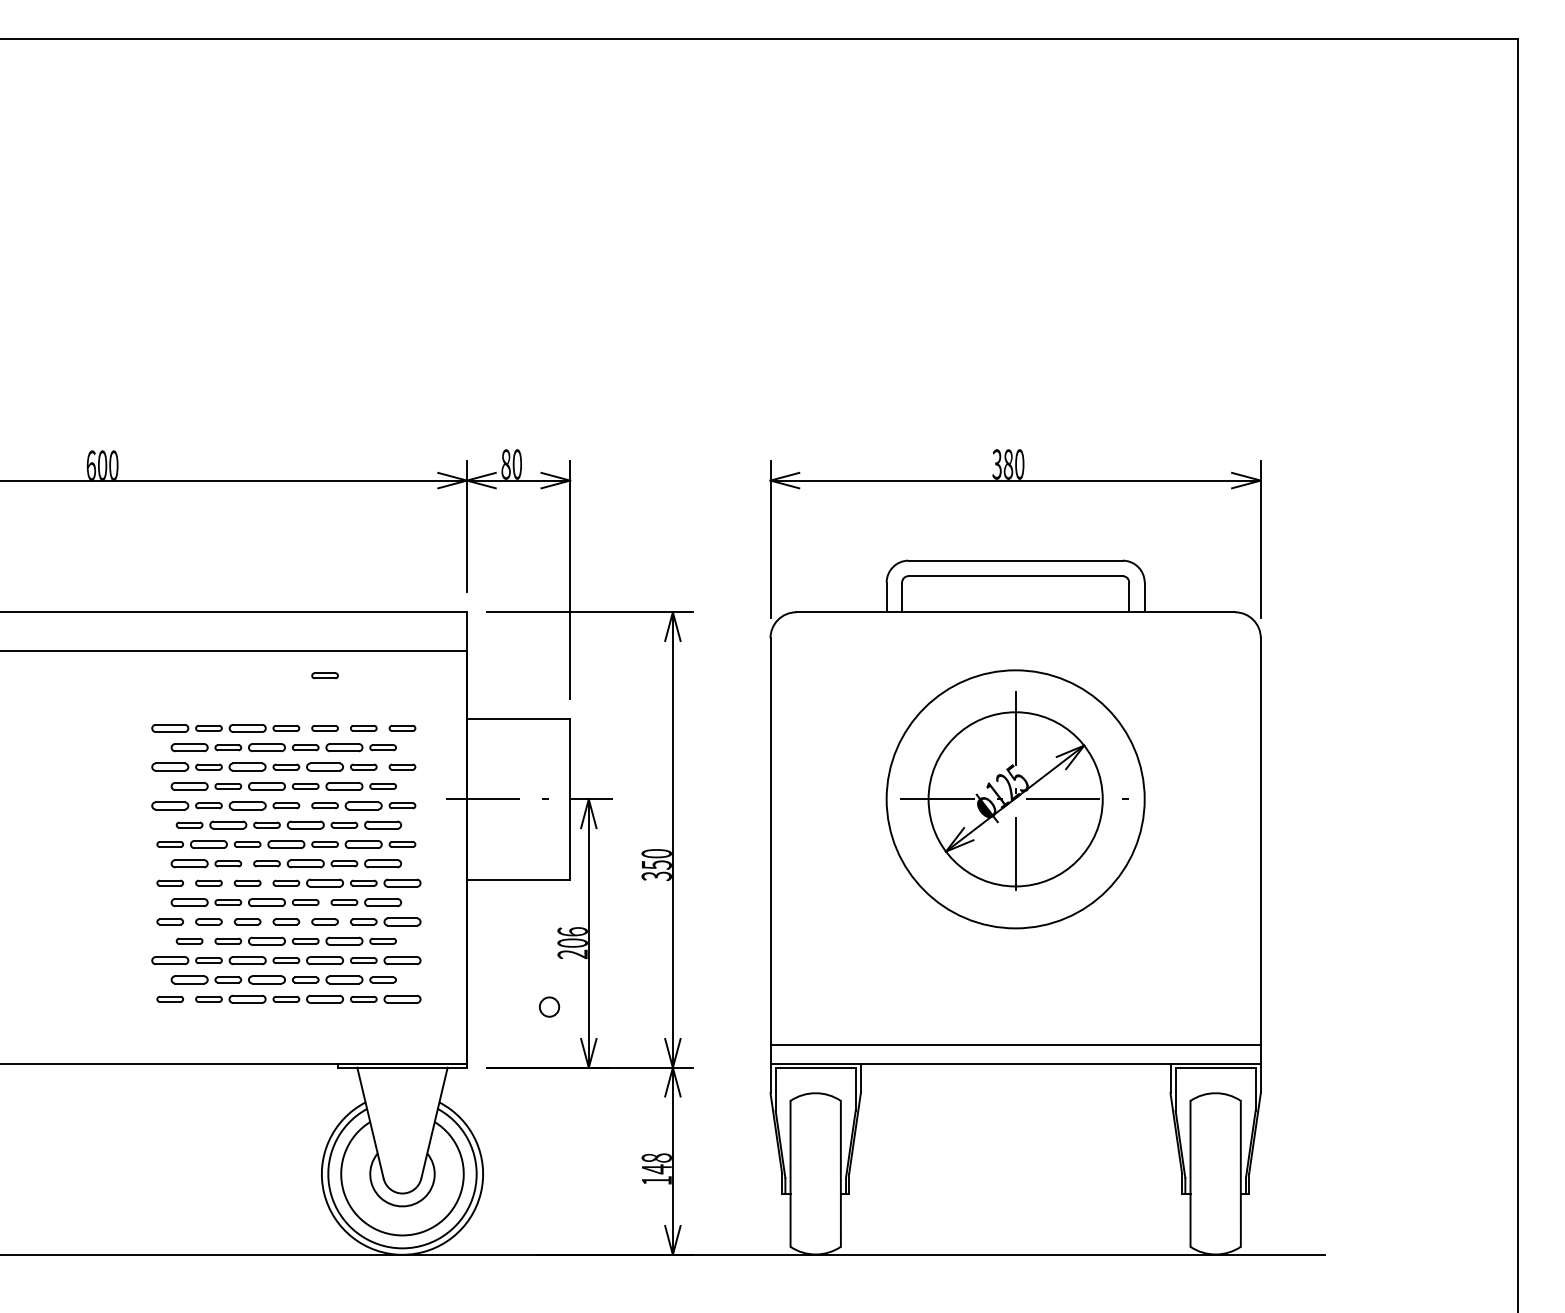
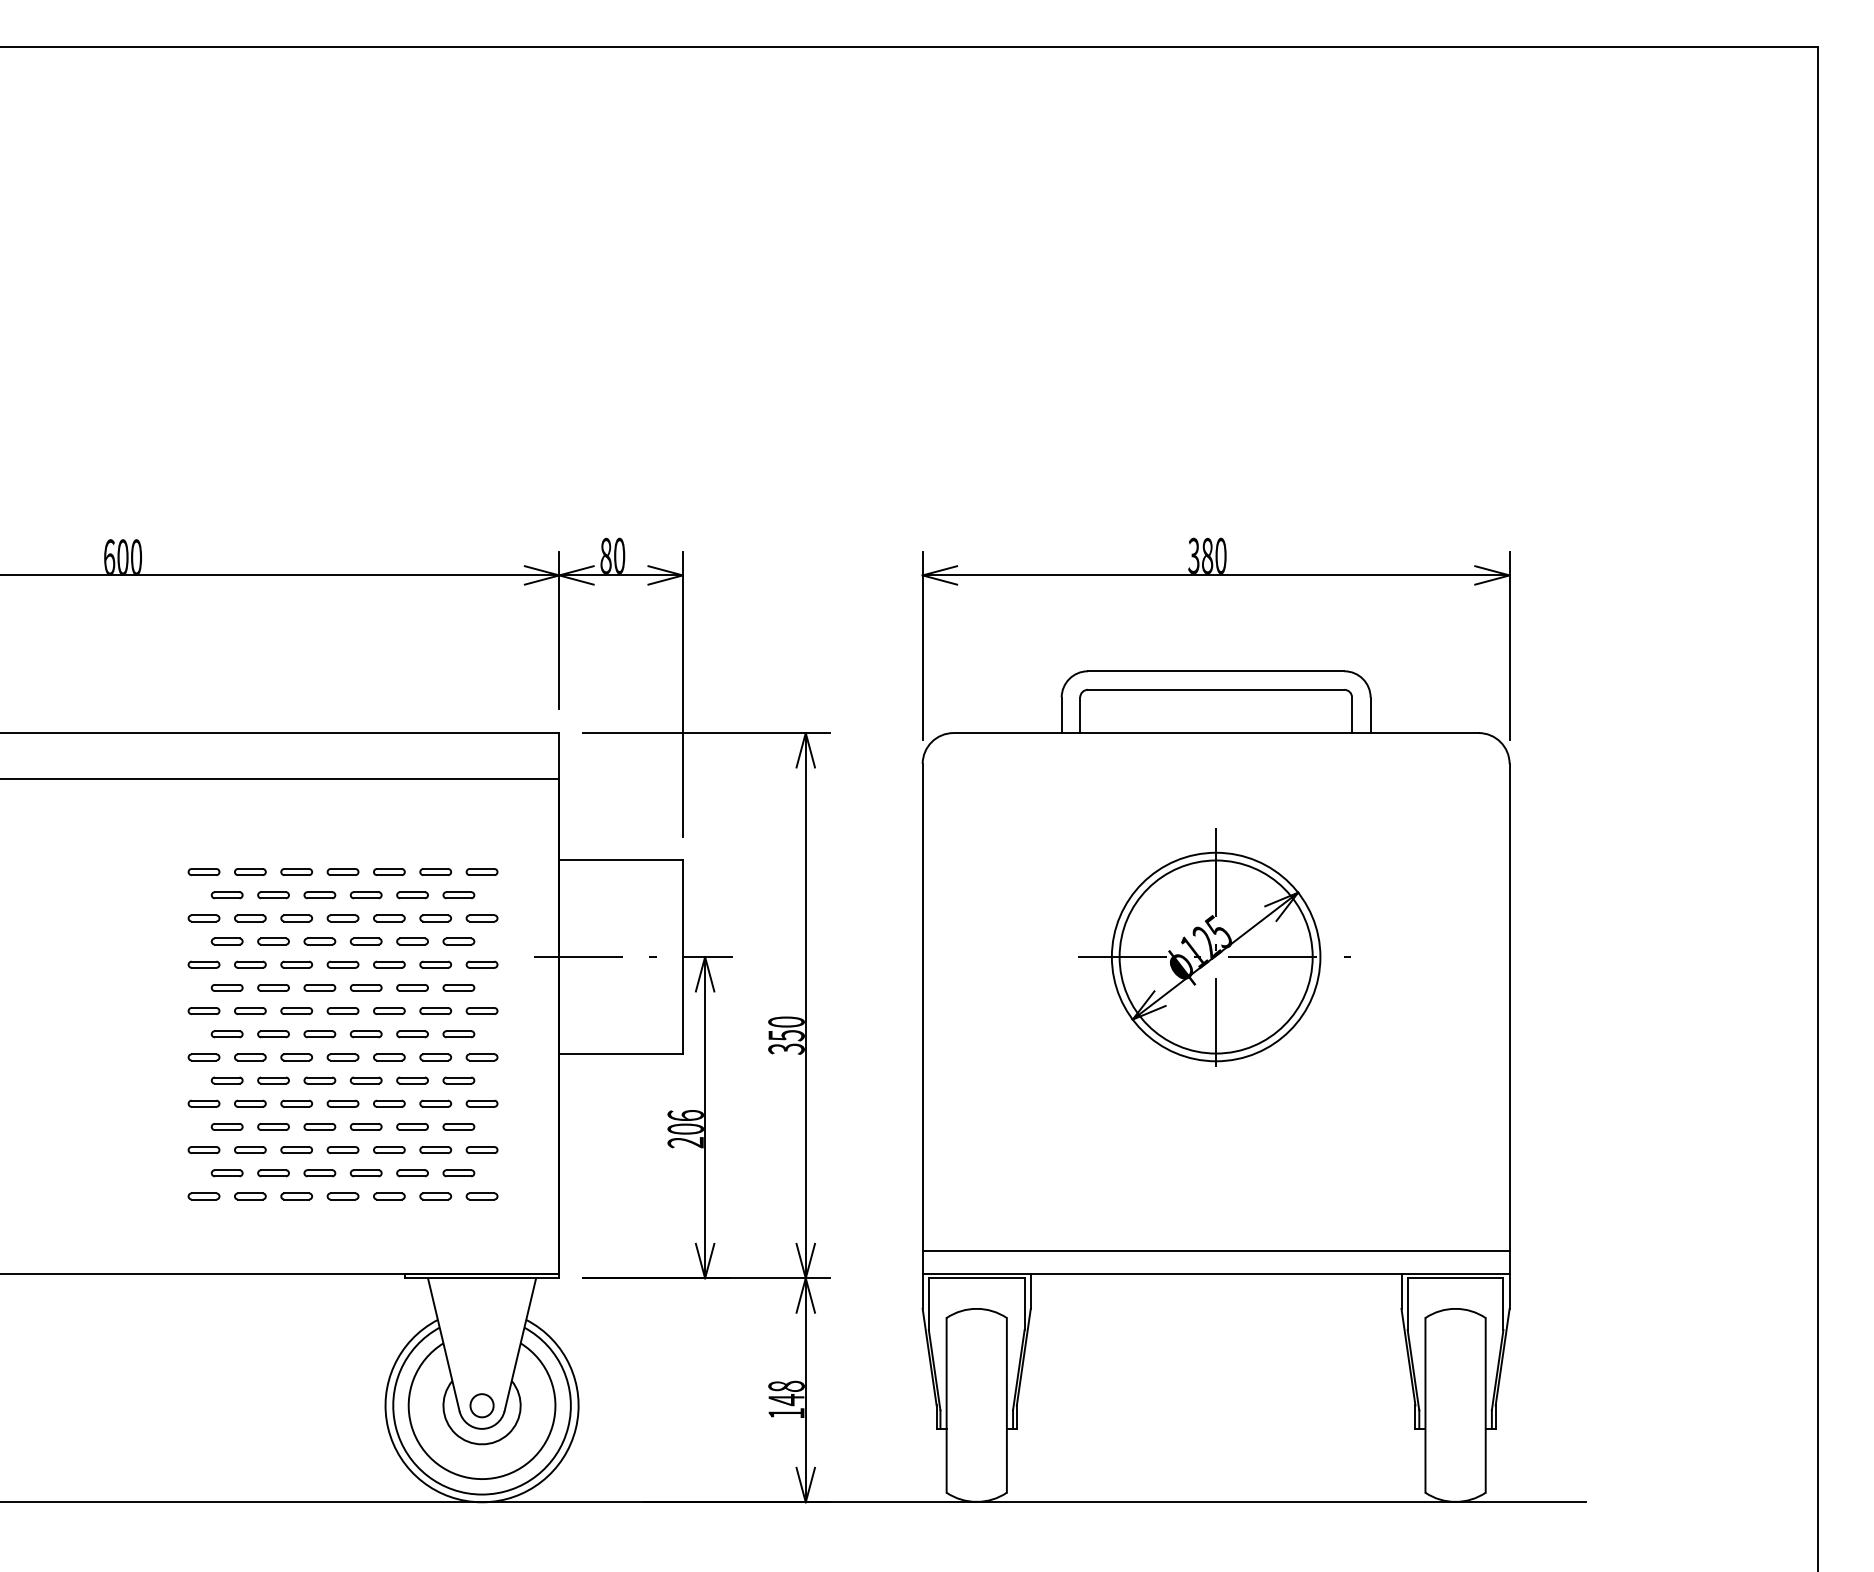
part: (325, 675) -> (389, 808), removed
part: (169, 727) -> (203, 871), size x0.71
part: (247, 727) -> (296, 871), size x0.71
part: (189, 747) -> (226, 895), size x0.71
part: (266, 747) -> (319, 895), size x0.71
part: (344, 747) -> (412, 895), size x0.71
part: (169, 767) -> (203, 918), size x0.71
part: (247, 767) -> (296, 918), size x0.71
part: (325, 767) -> (389, 918), size x0.71
part: (189, 786) -> (226, 941), size x0.71
part: (266, 786) -> (319, 941), size x0.71
part: (344, 786) -> (412, 941), size x0.71
circle: (1015, 798) -> (1215, 956), size x0.62
part: (169, 805) -> (203, 964), size x0.71
part: (247, 805) -> (296, 964), size x0.71
part: (363, 805) -> (435, 964), size x0.71
part: (228, 824) -> (273, 987), size x0.71
part: (305, 824) -> (365, 987), size x0.71
part: (382, 824) -> (458, 987), size x0.71
part: (209, 844) -> (250, 1010), size x0.71
part: (285, 844) -> (342, 1010), size x0.71
part: (363, 844) -> (435, 1010), size x0.71
part: (189, 864) -> (226, 1034), size x0.71
part: (305, 864) -> (365, 1034), size x0.71
part: (382, 864) -> (458, 1034), size x0.71
part: (325, 883) -> (389, 1057), size x0.71
part: (402, 883) -> (481, 1057), size x0.71
part: (189, 902) -> (226, 1080), size x0.71
part: (266, 902) -> (319, 1080), size x0.71
part: (382, 902) -> (458, 1080), size x0.71
part: (402, 921) -> (481, 1103), size x0.71
part: (266, 940) -> (319, 1126), size x0.71
part: (344, 940) -> (412, 1126), size x0.71
part: (169, 960) -> (203, 1149), size x0.71
part: (247, 960) -> (296, 1149), size x0.71
part: (325, 960) -> (389, 1149), size x0.71
part: (402, 960) -> (481, 1149), size x0.71
part: (189, 980) -> (226, 1173), size x0.71
part: (266, 980) -> (319, 1173), size x0.71
part: (344, 980) -> (412, 1173), size x0.71
part: (247, 999) -> (296, 1196), size x0.71
part: (325, 999) -> (389, 1196), size x0.71
part: (402, 999) -> (481, 1196), size x0.71
circle: (549, 1006) -> (481, 1405), moved

